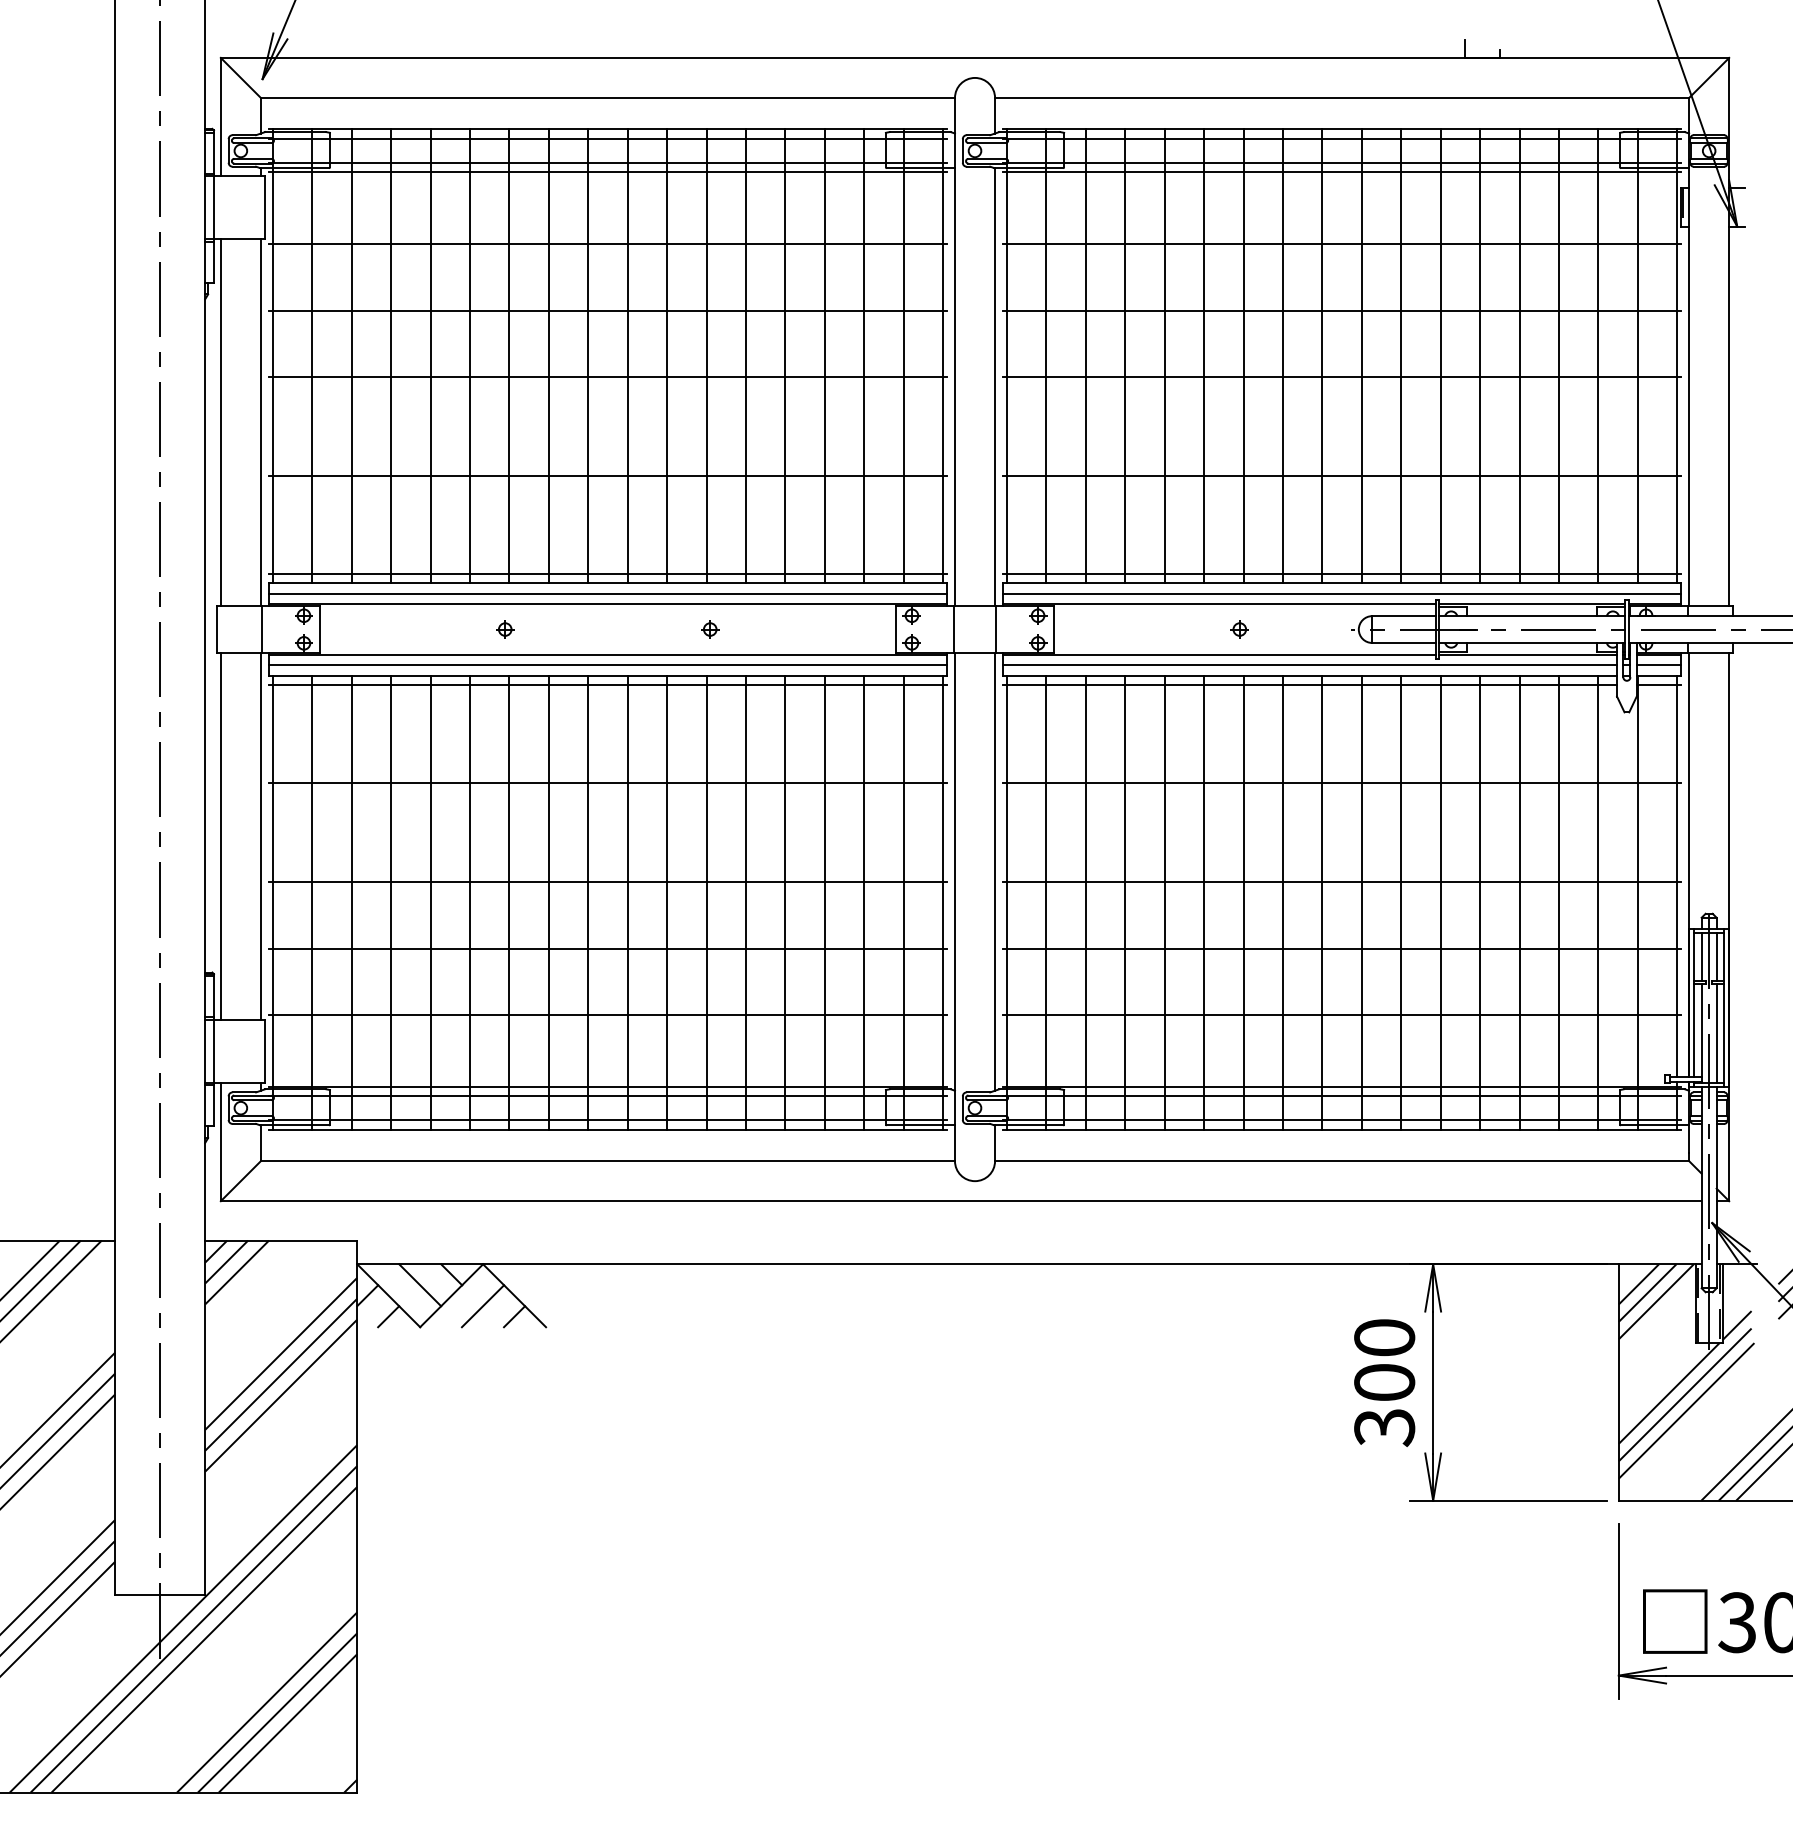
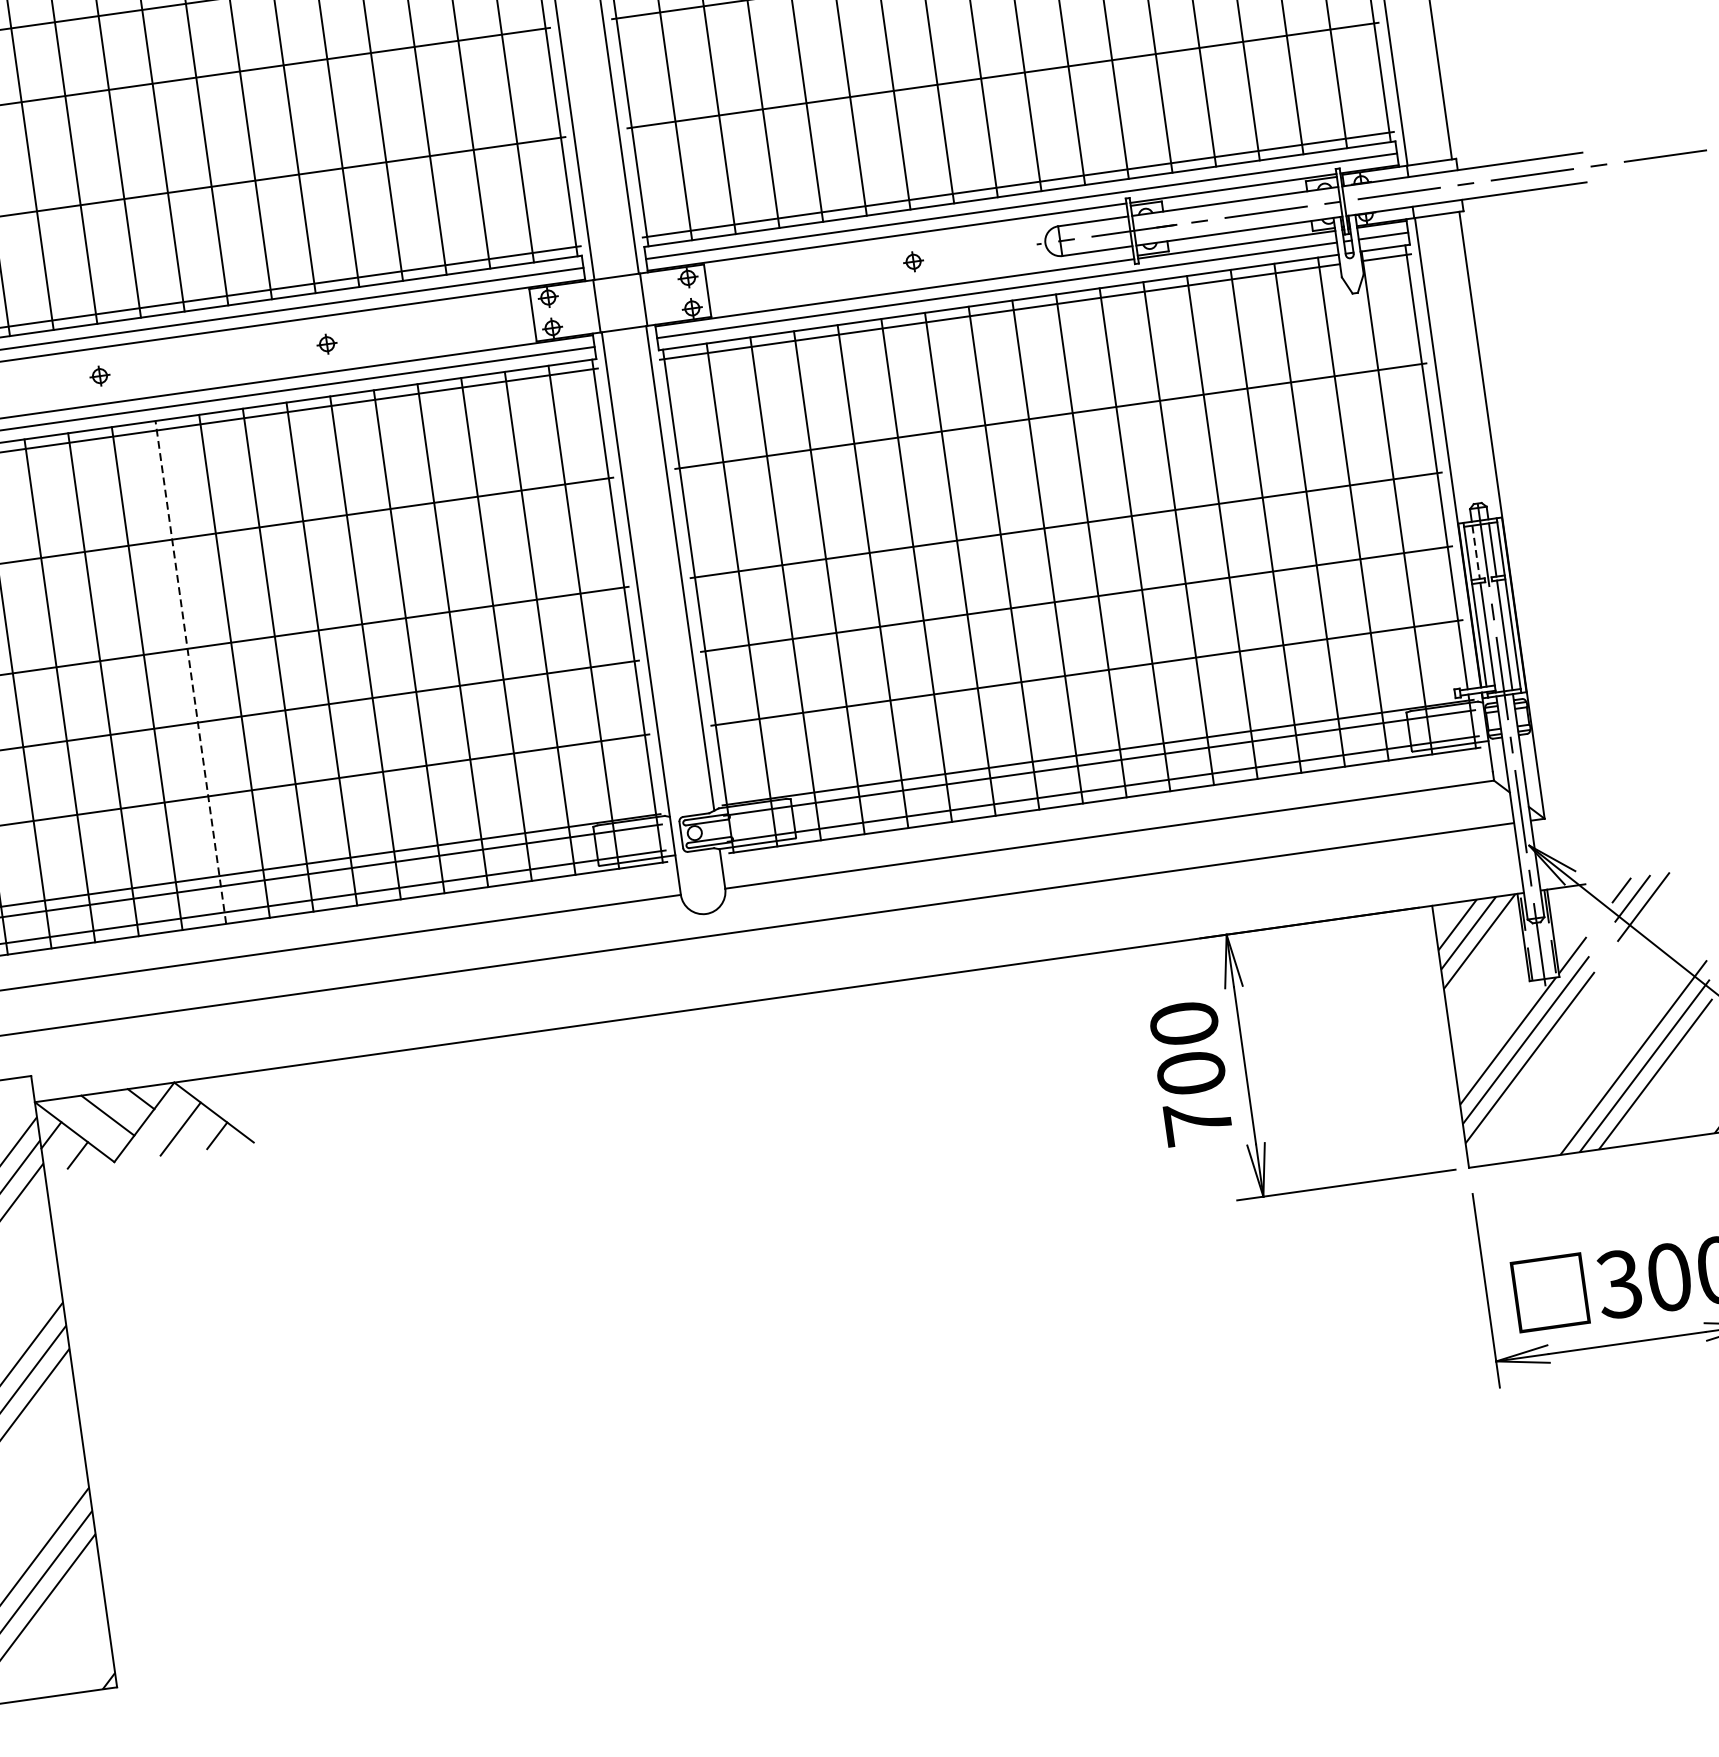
line: (548, 902) -> (190, 671), solid -> dashed
line: (1701, 957) -> (1476, 553), solid -> dashed
text: (1384, 1427) -> (1198, 1123), 300 -> 700

